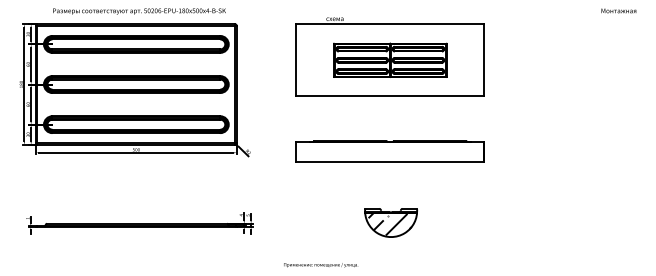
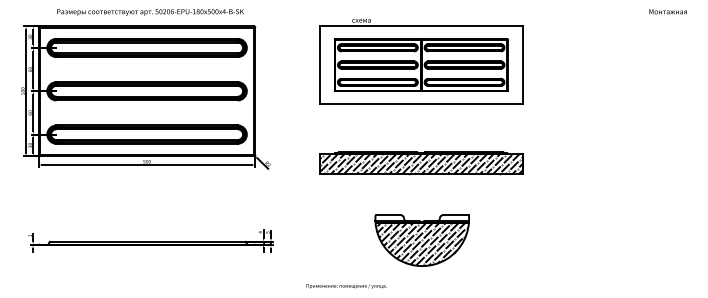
part: (390, 60) -> (421, 65), size x1.43
hatch: (390, 151) -> (421, 163), added
part: (390, 222) -> (421, 240), size x1.67

